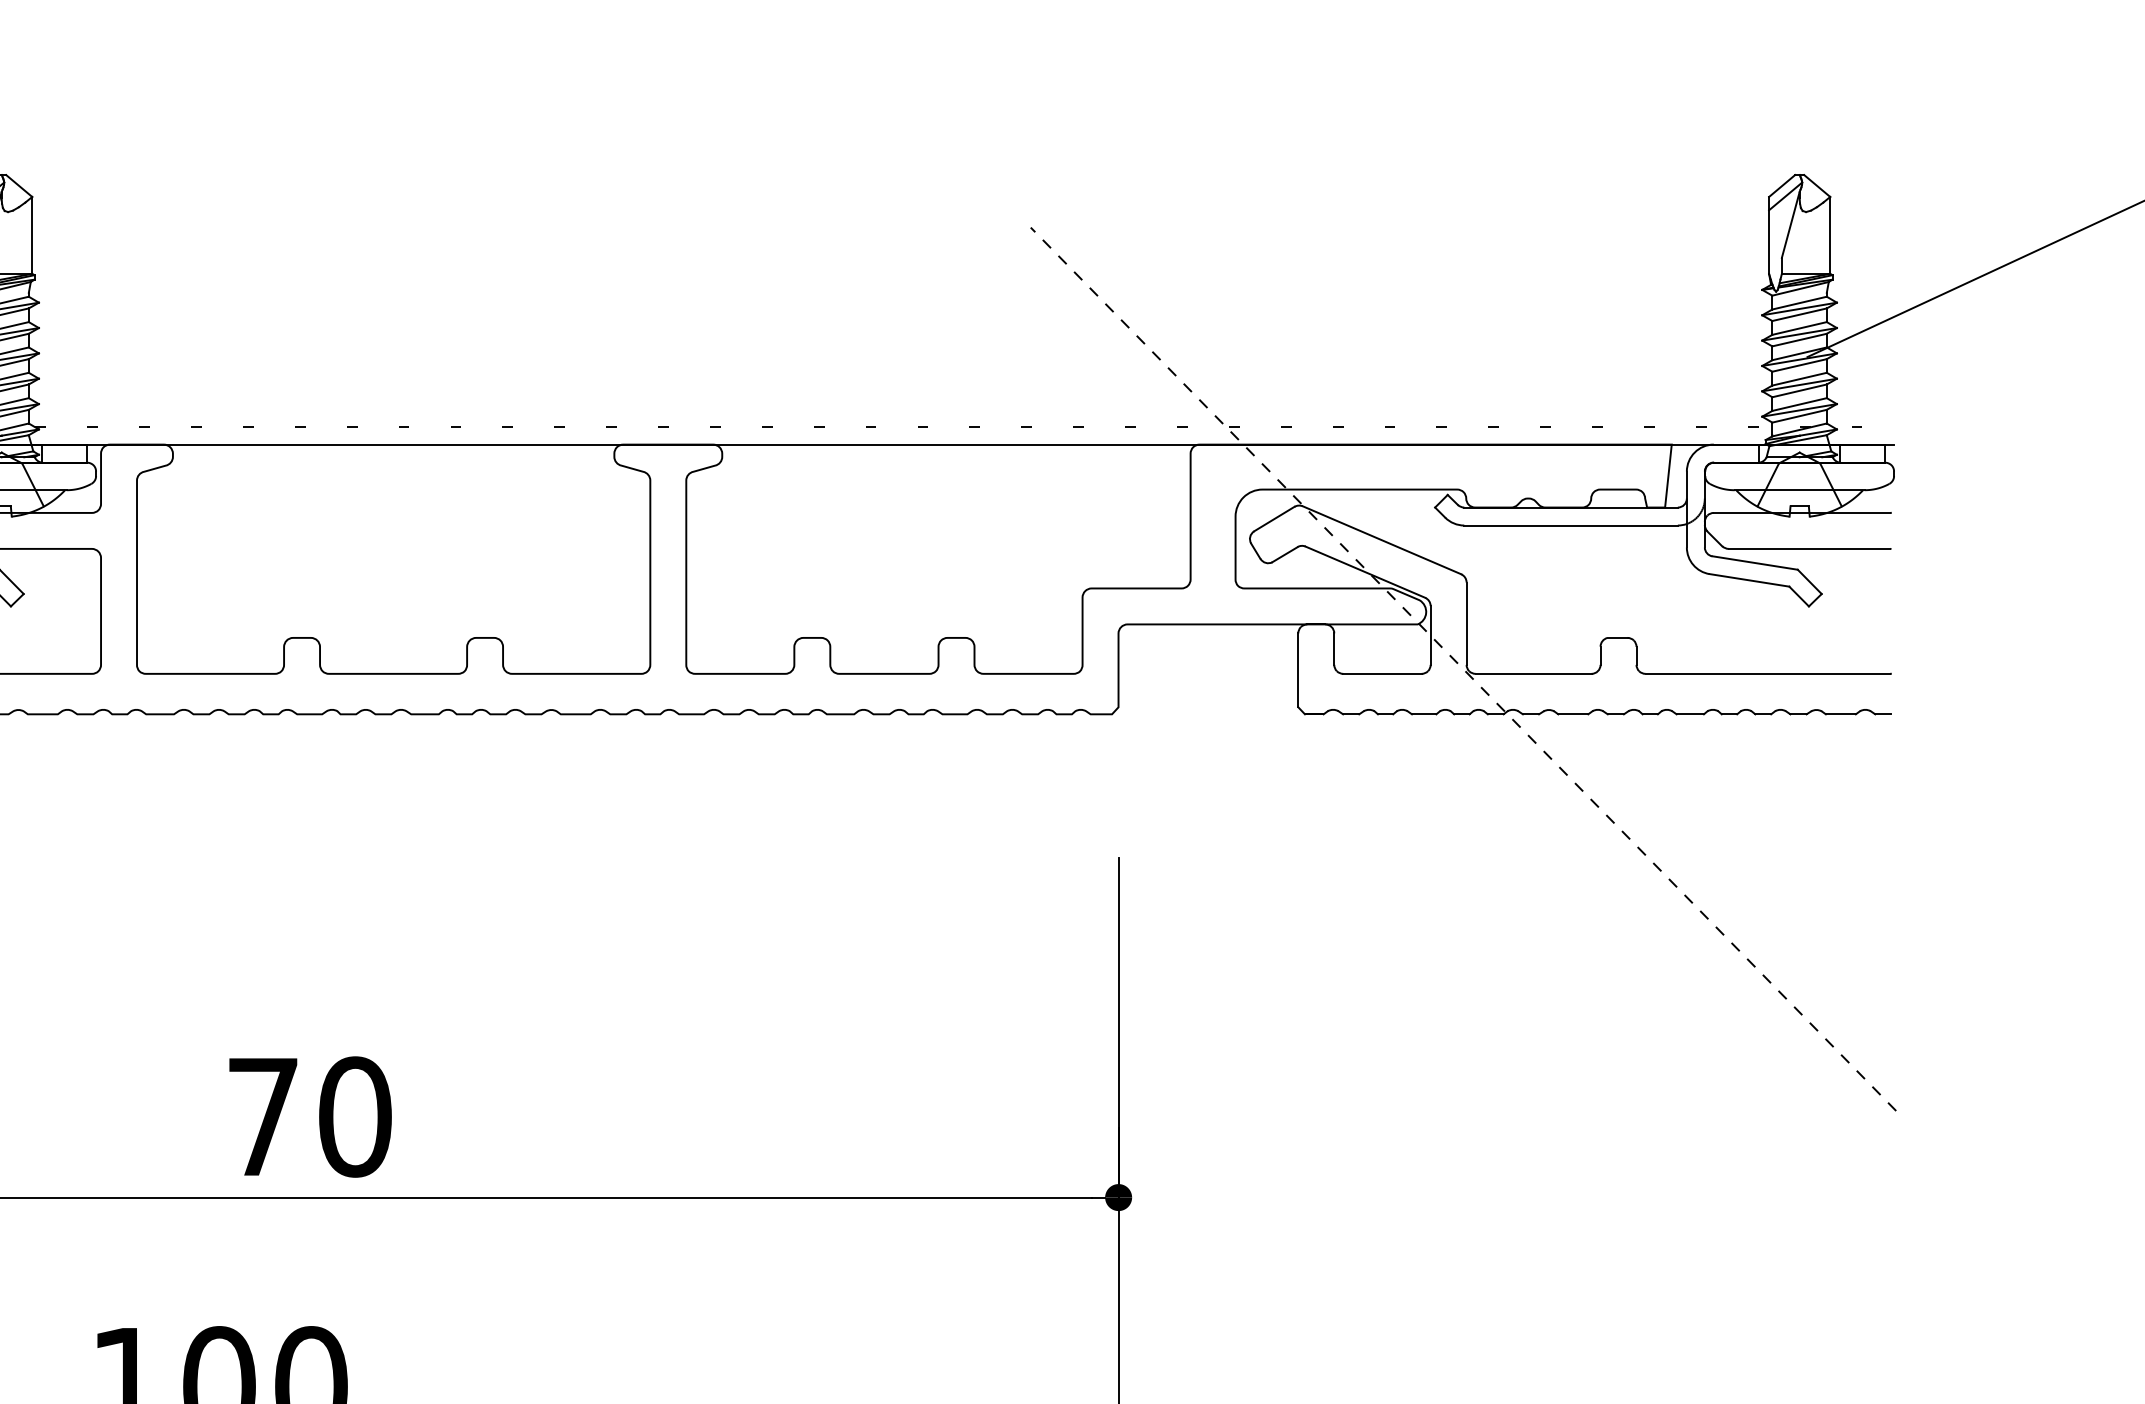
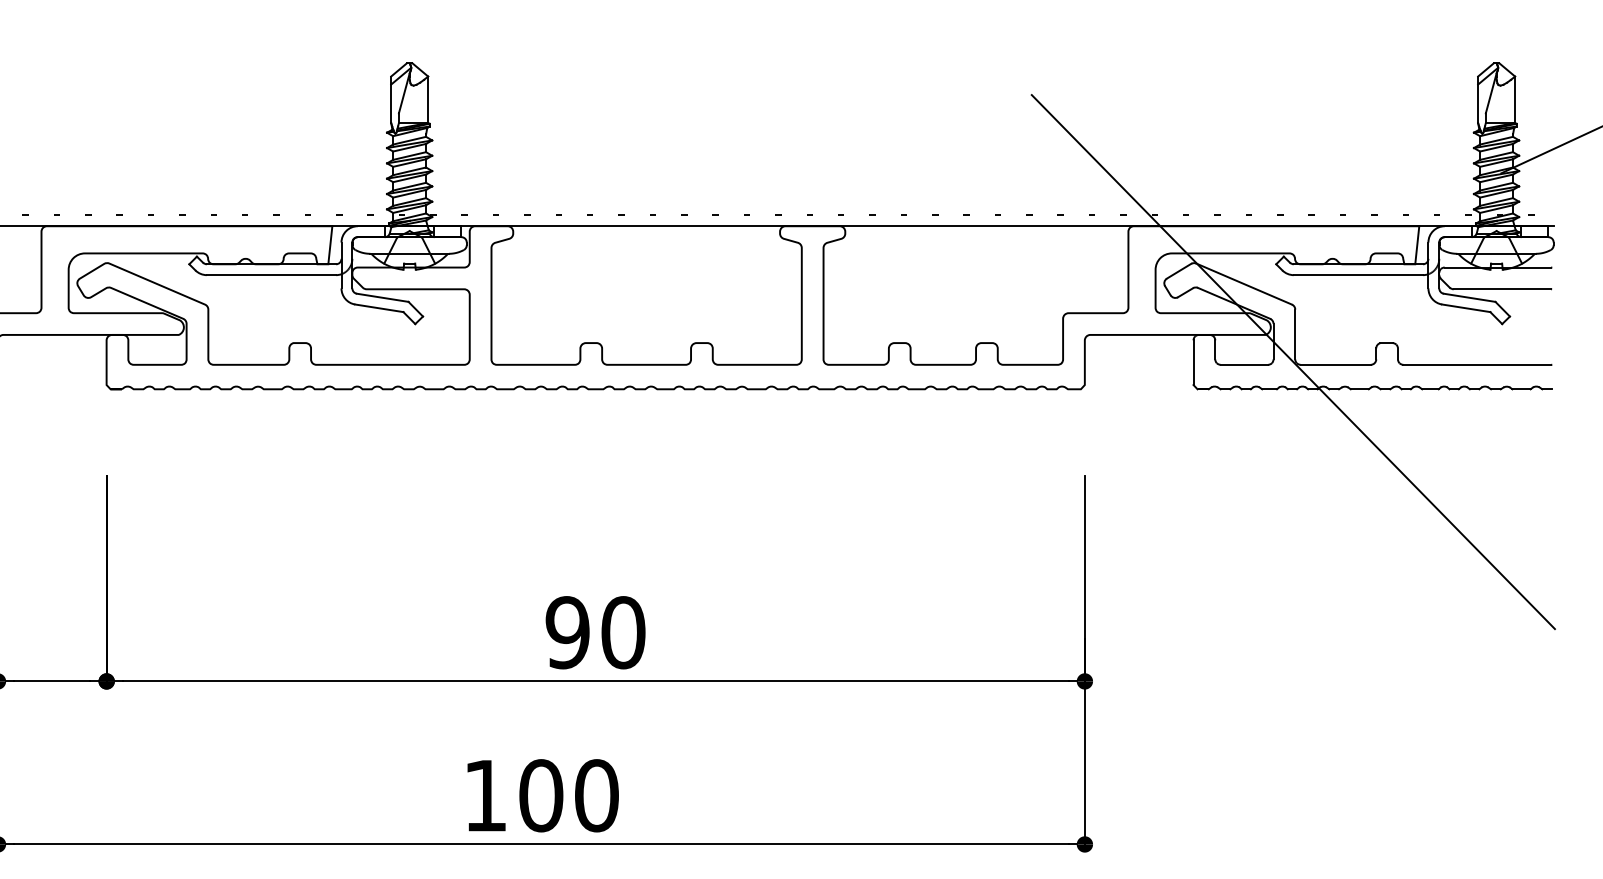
line: (1463, 670) -> (1293, 362), dashed -> solid
text: (262, 1116) -> (567, 632), 70 -> 90

